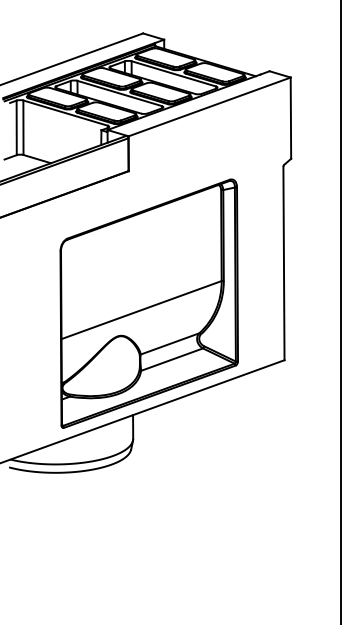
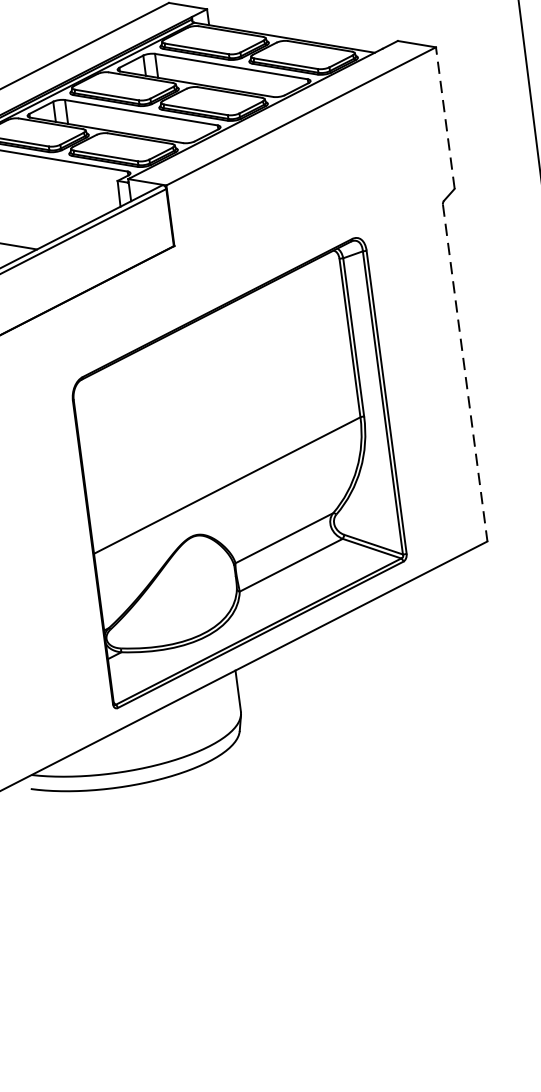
line: (290, 118) -> (444, 118), solid -> dashed
line: (283, 263) -> (464, 373), solid -> dashed

